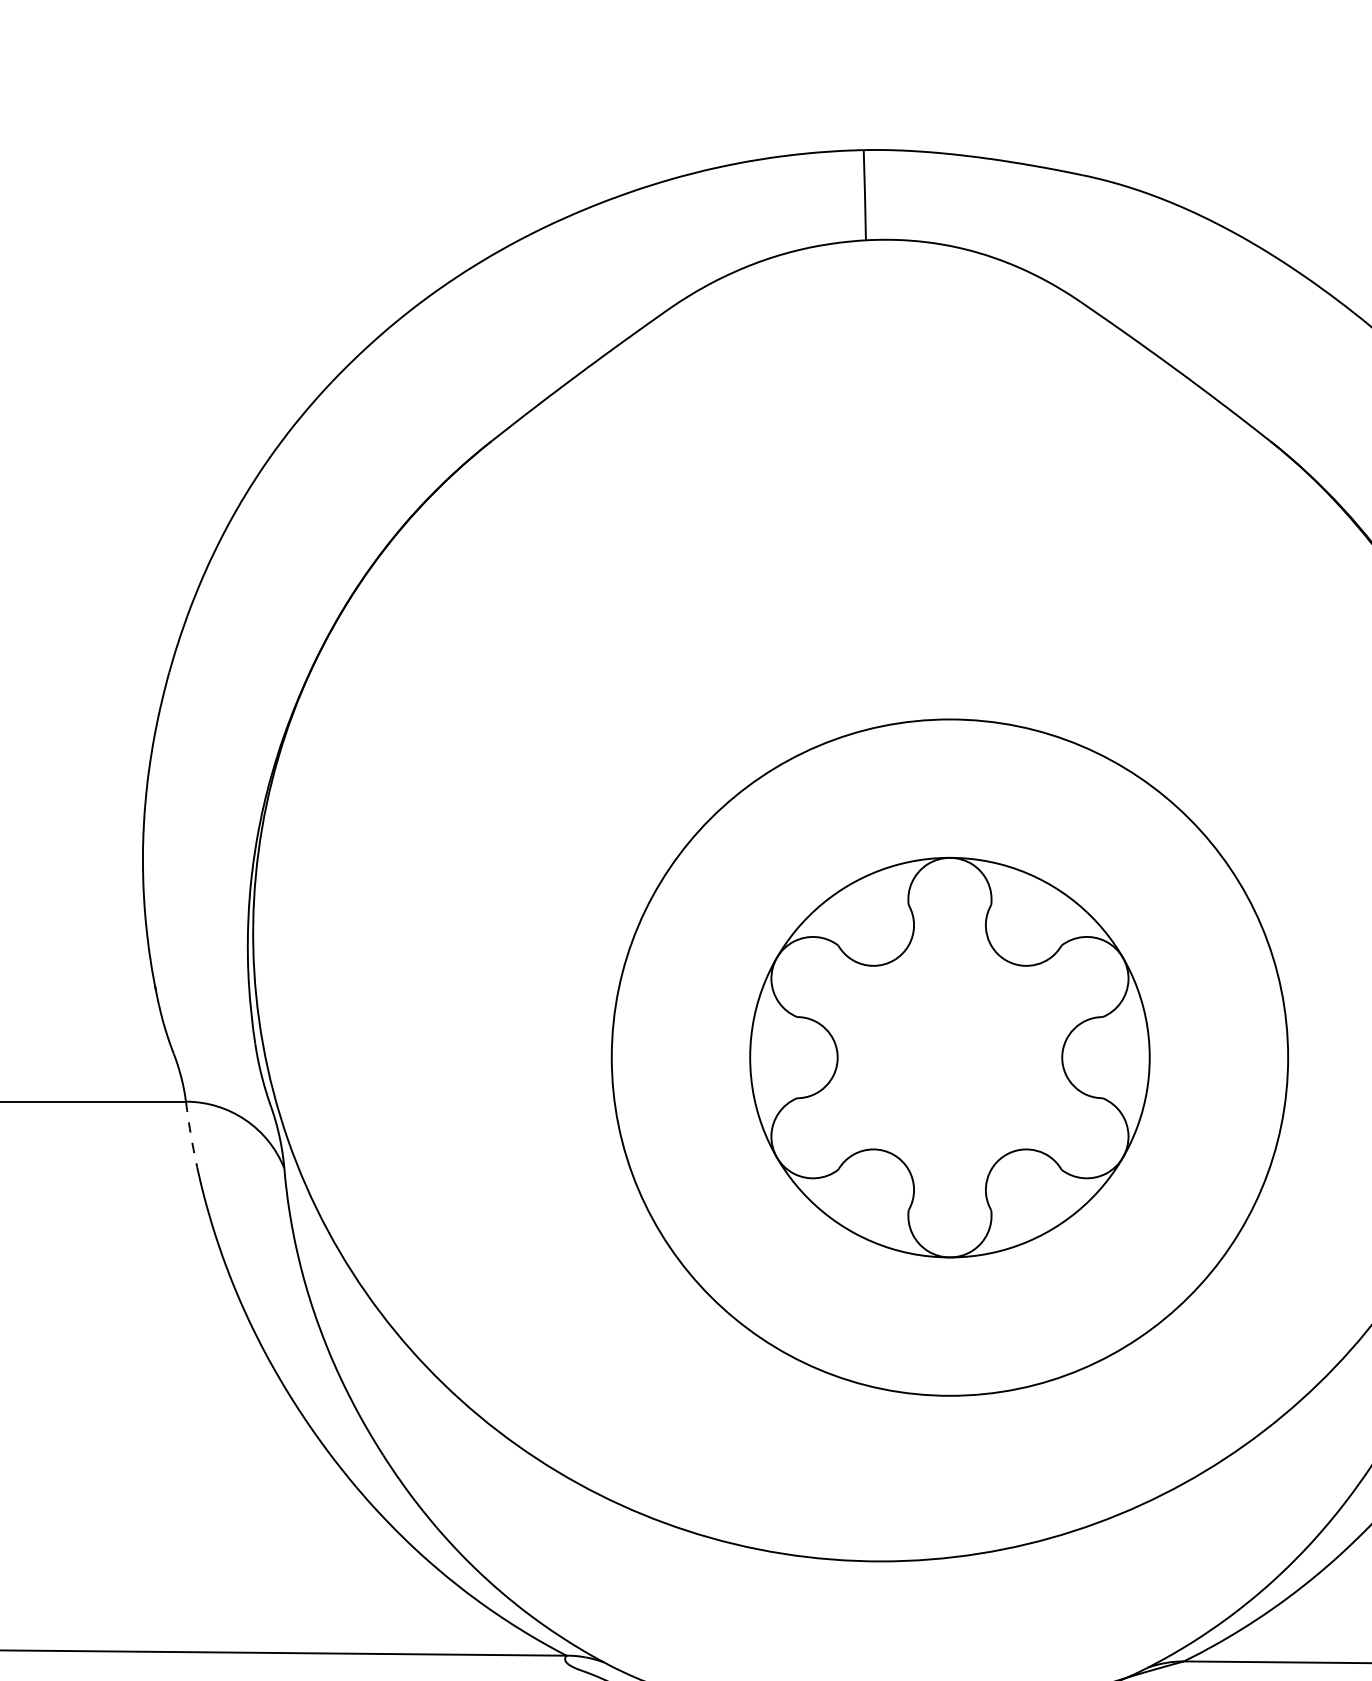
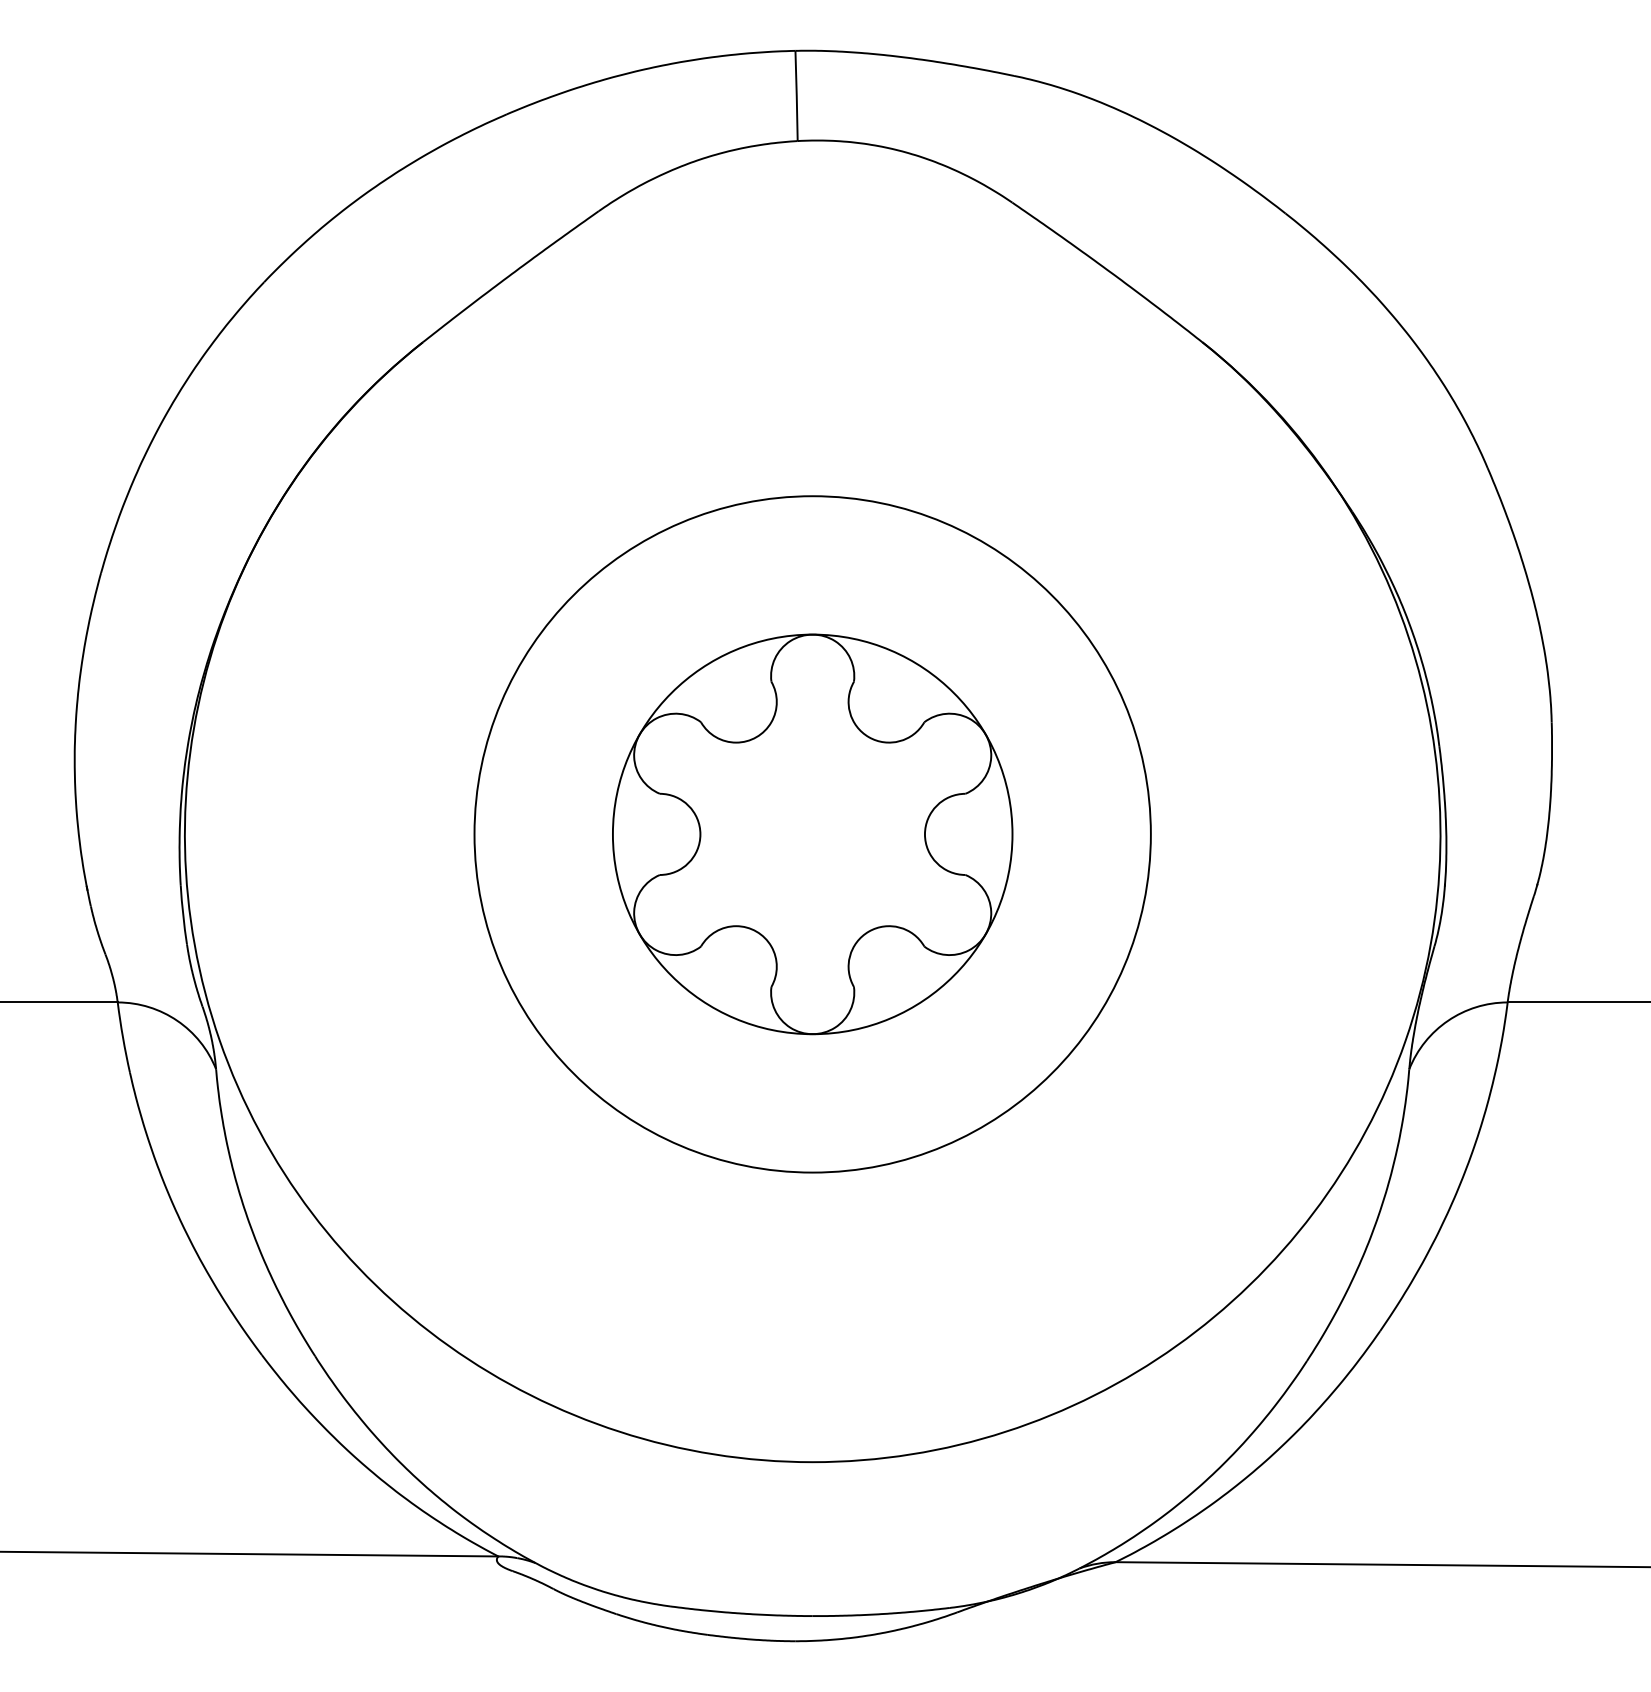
part: (949, 1057) -> (812, 834), moved
arc: (191, 1136) -> (123, 1037), dashed -> solid

